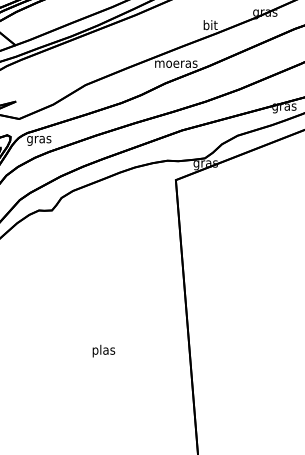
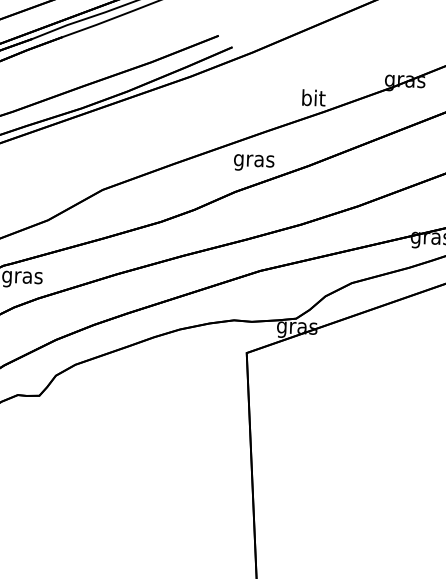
text: (176, 65) -> (254, 162), moeras -> gras

